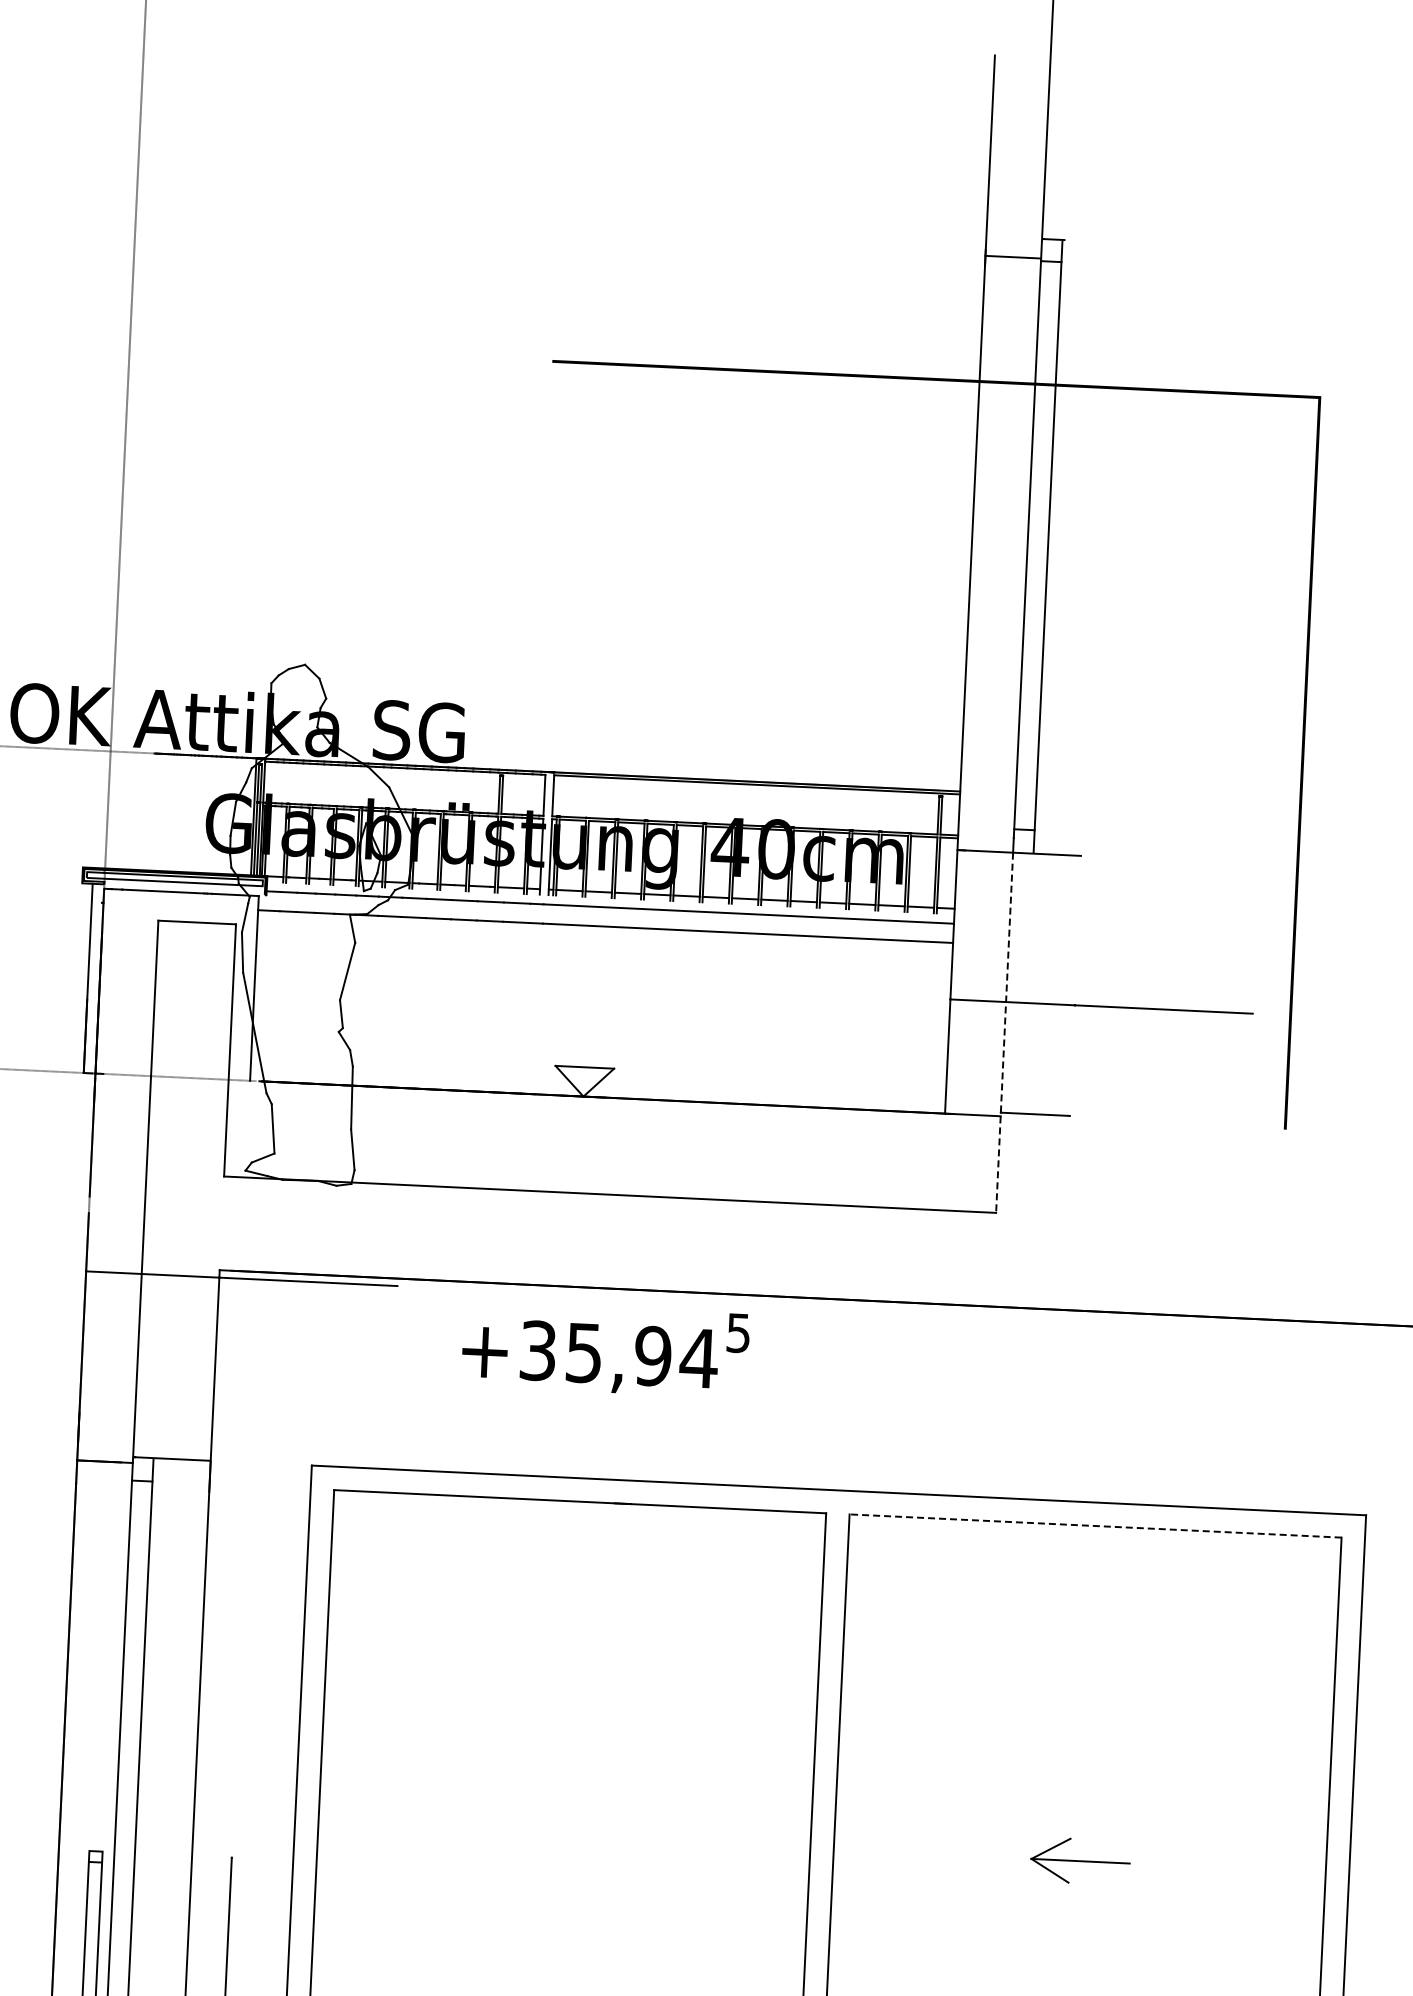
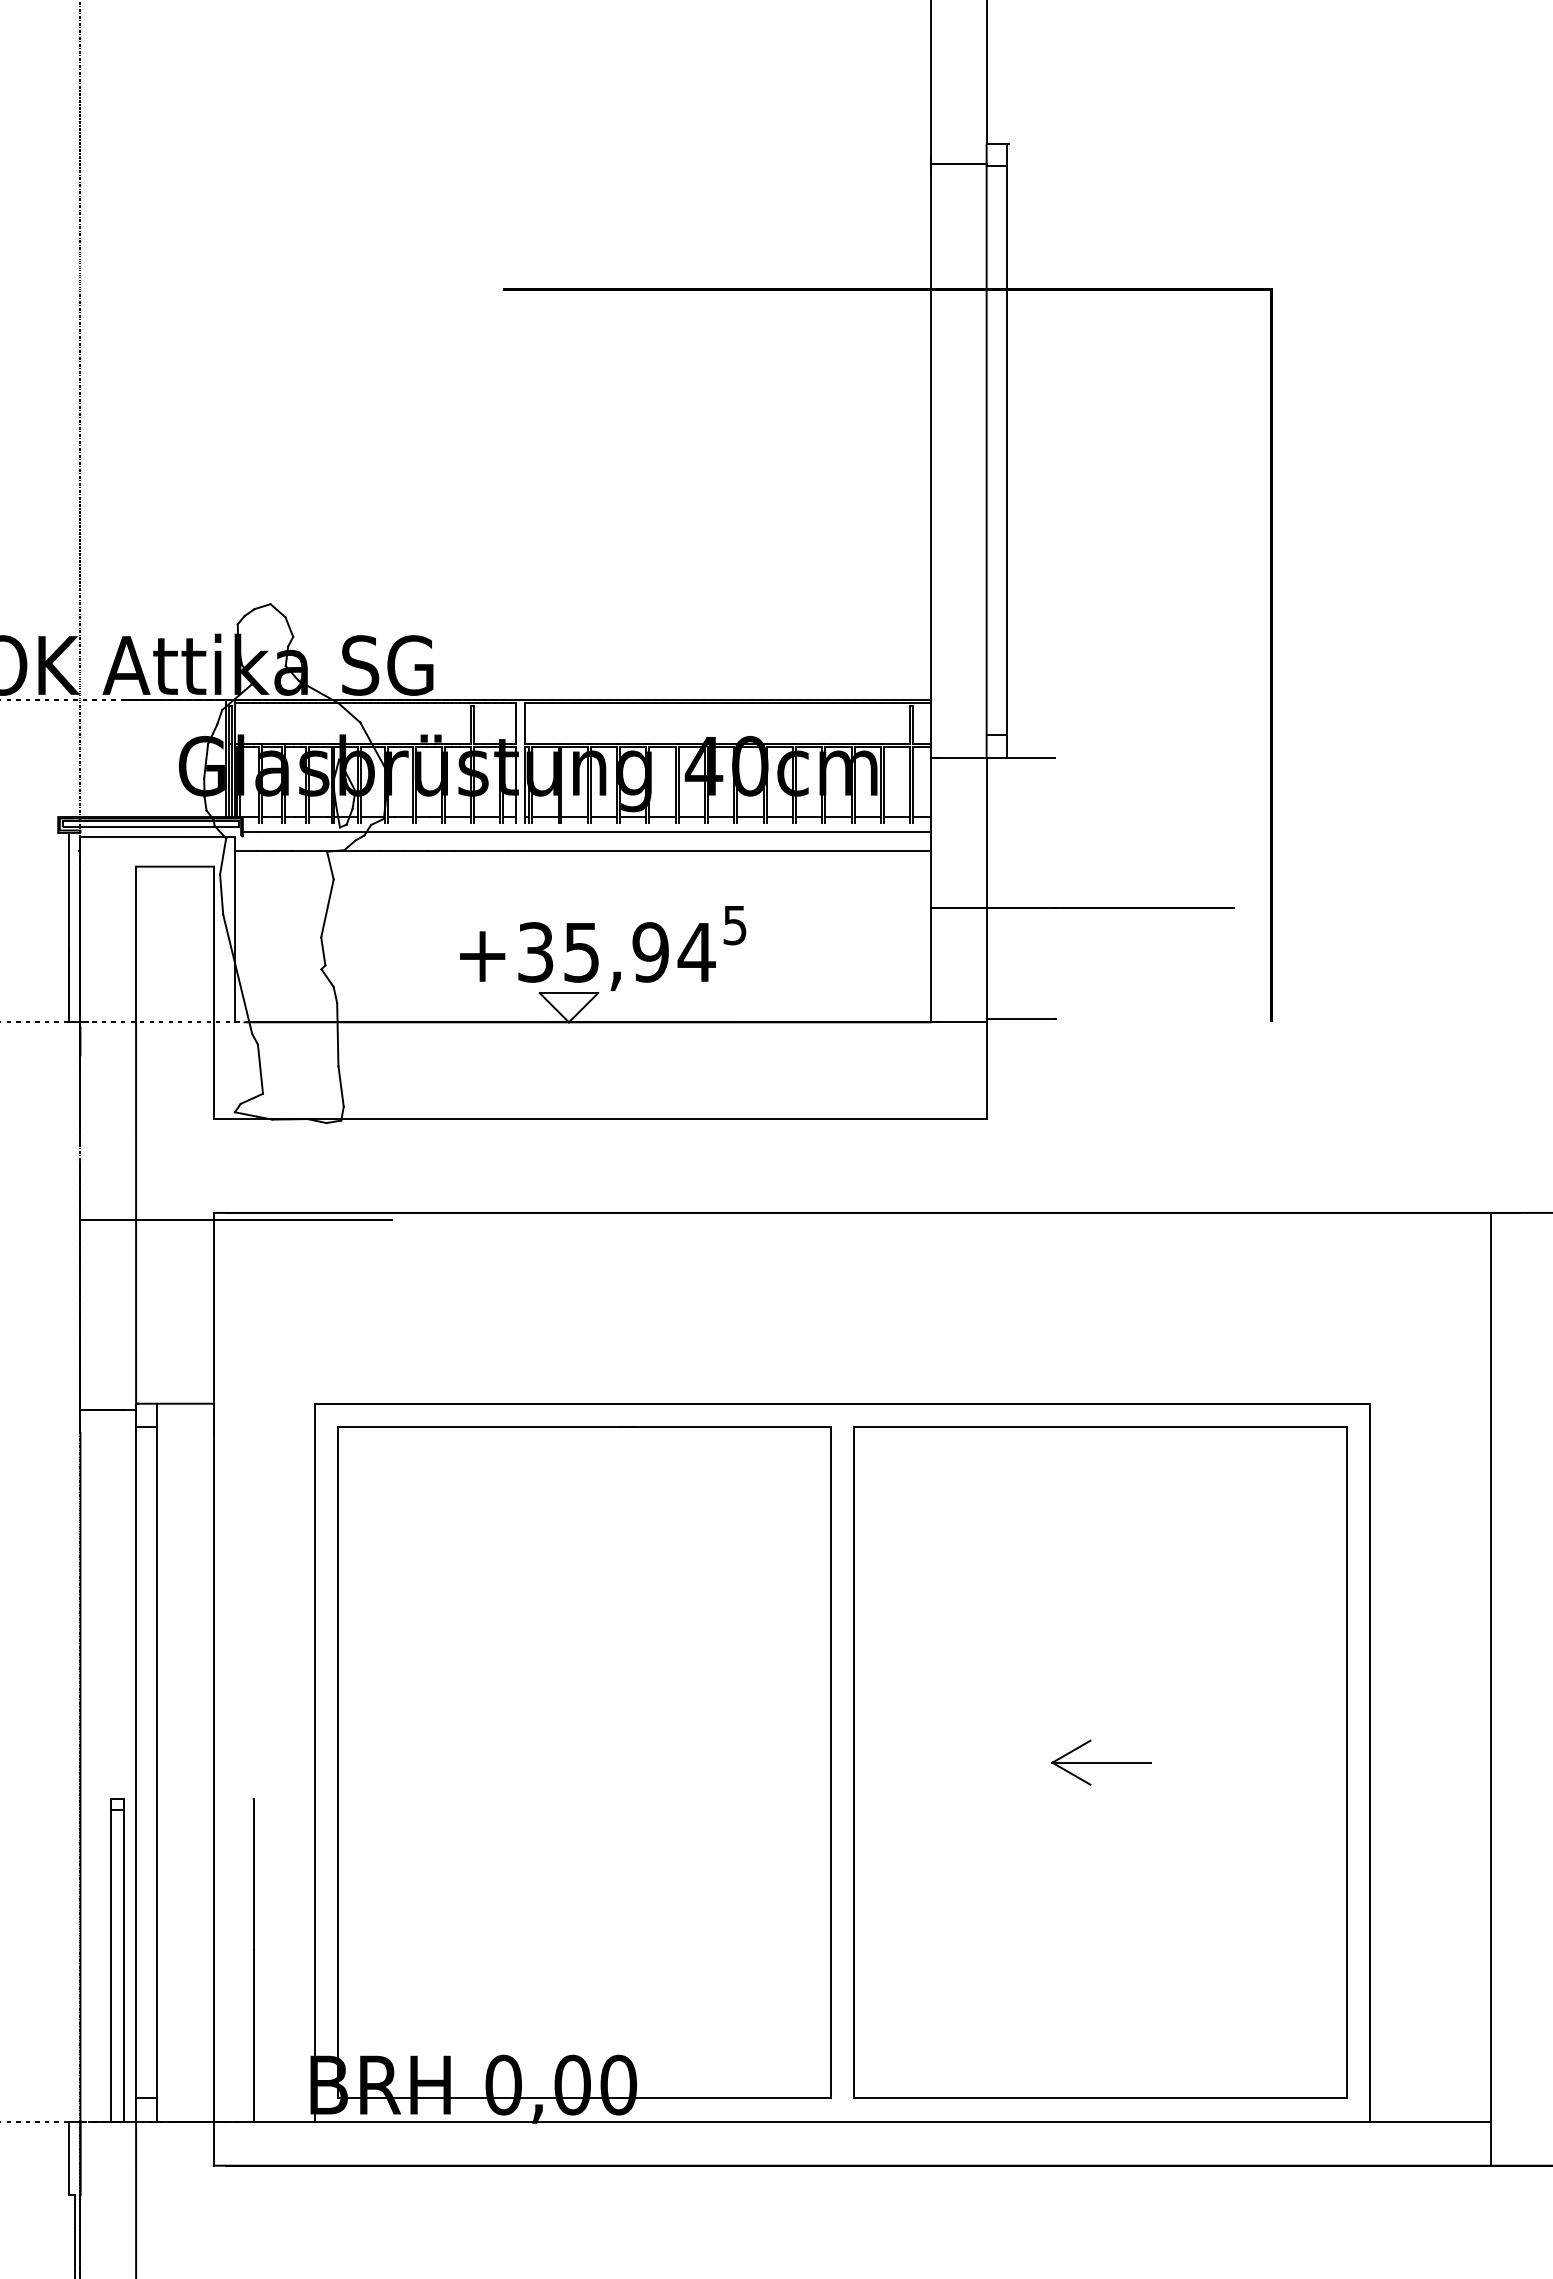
line: (1004, 1033) -> (986, 939), dashed -> solid
text: (606, 1350) -> (603, 948), moved
line: (1095, 1526) -> (1100, 1427), dashed -> solid

